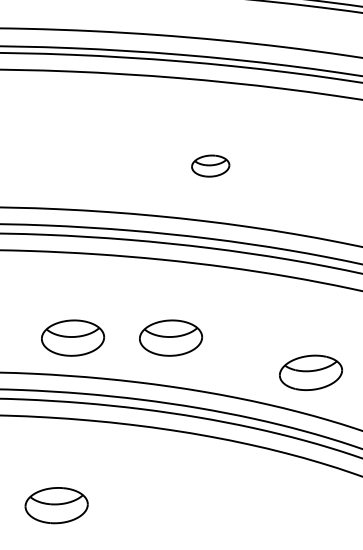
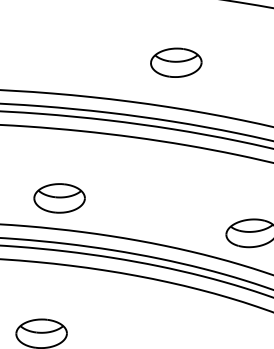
part: (210, 165) -> (176, 62), size x1.67
part: (171, 337) -> (139, 200), removed

